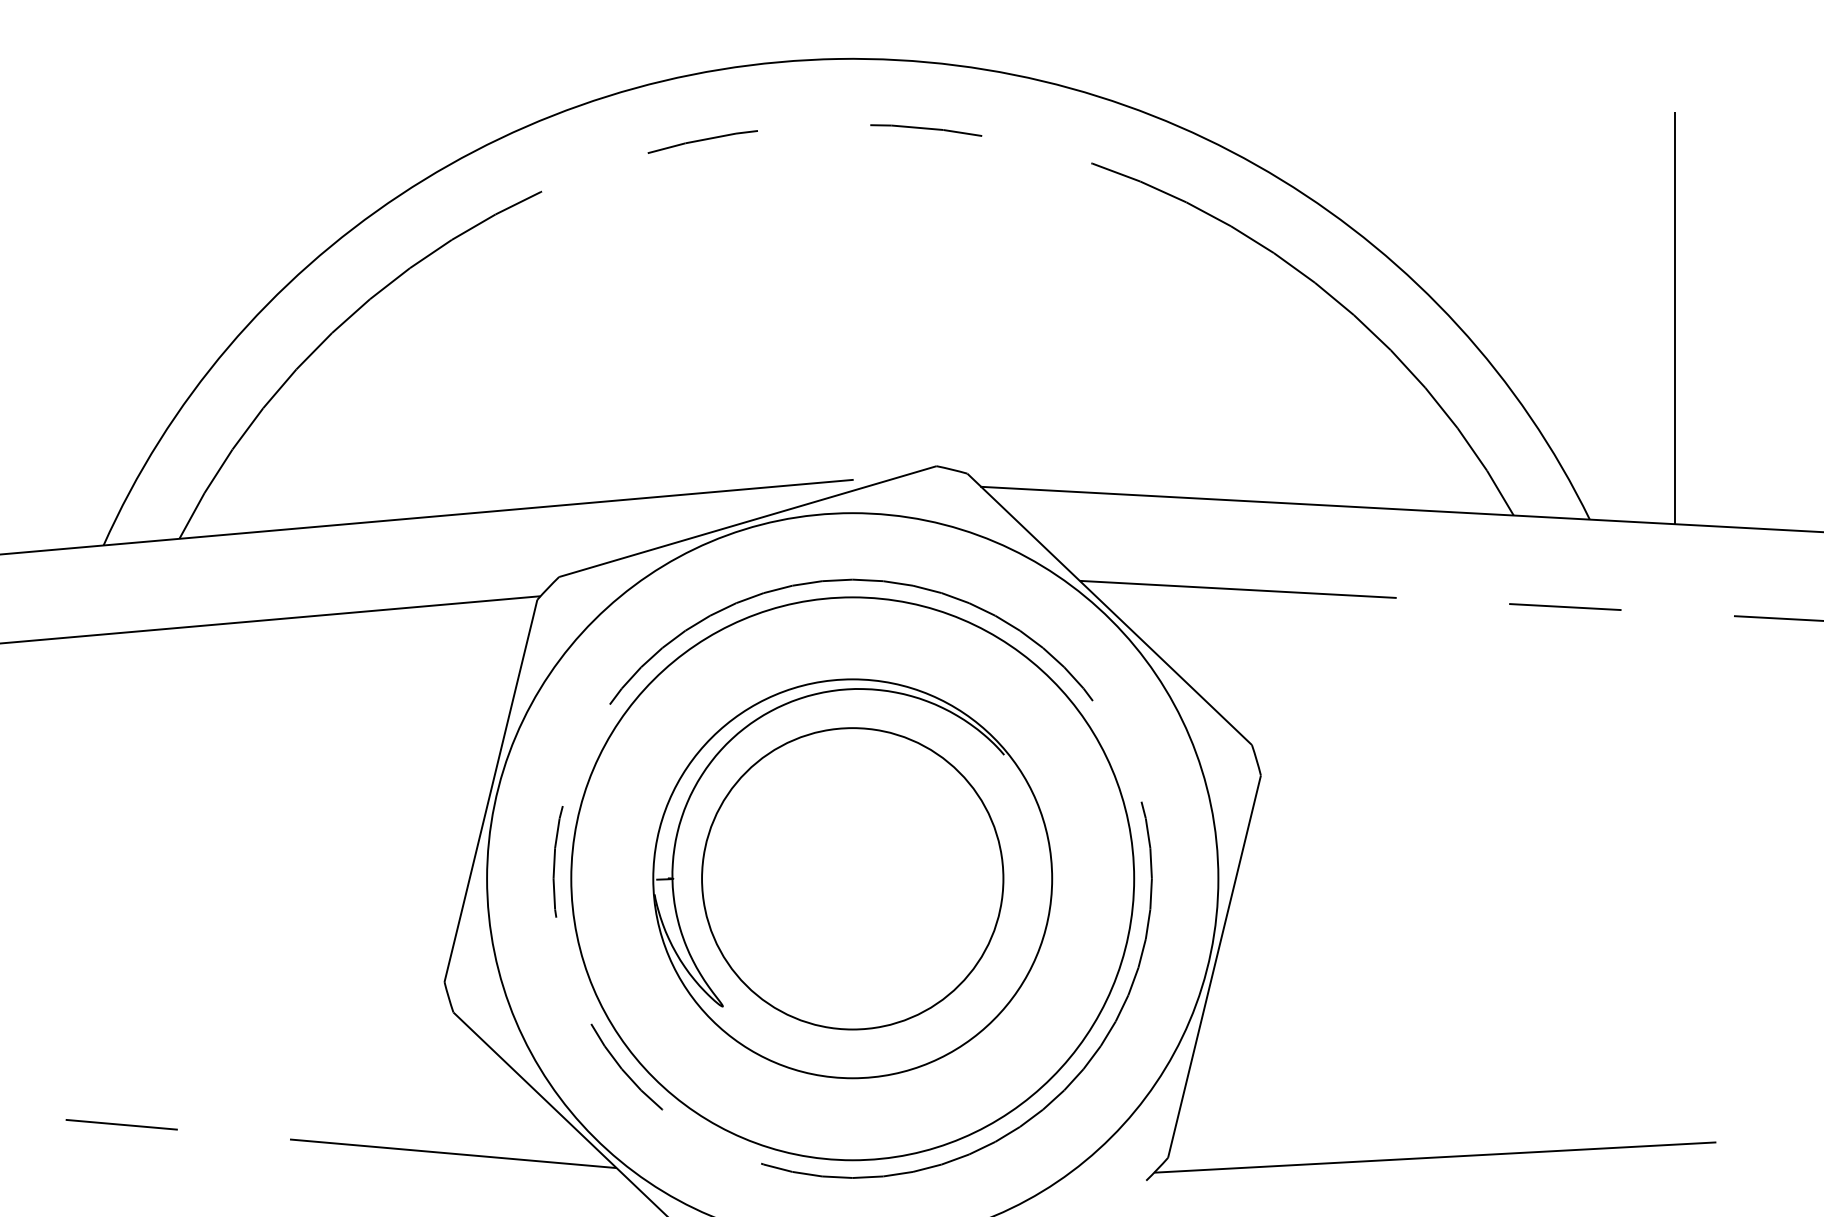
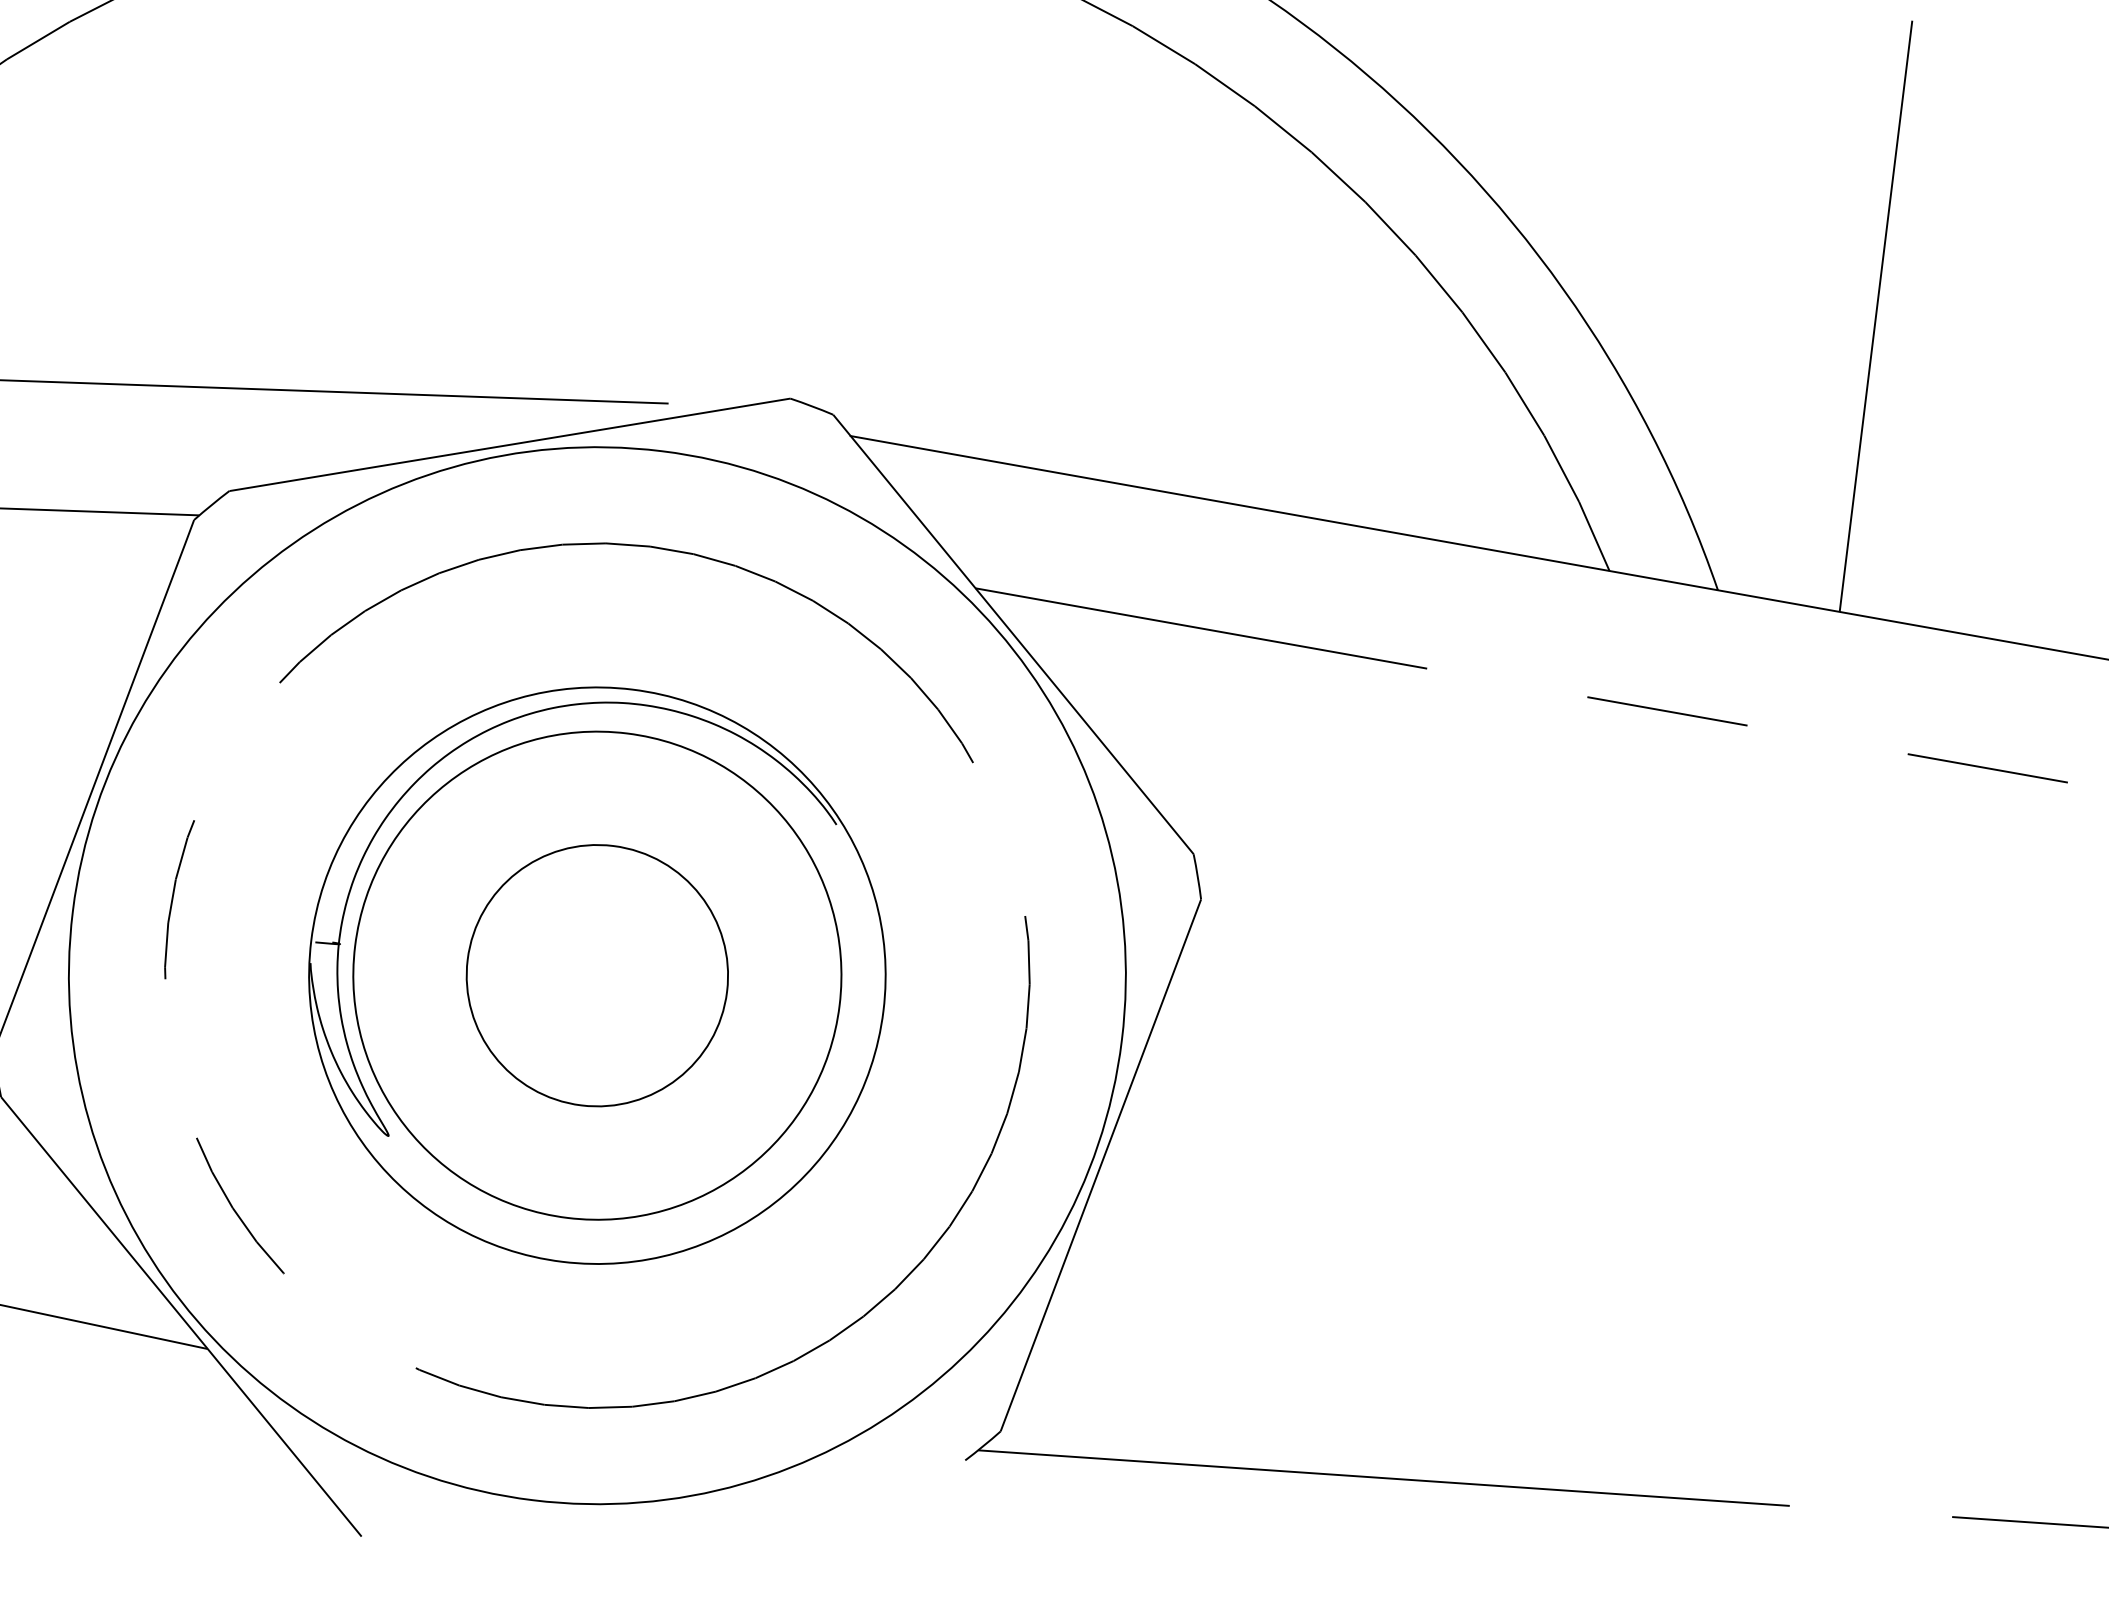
circle: (852, 878) -> (597, 975), size x0.6
circle: (852, 878) -> (597, 975), size x0.6

